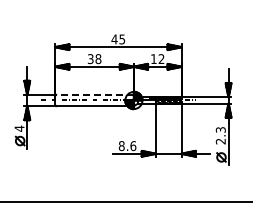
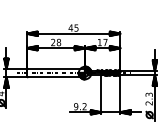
text: (161, 58) -> (105, 42), 12 -> 17
text: (90, 59) -> (53, 42), 38 -> 28
line: (95, 94) -> (56, 68), dashed -> solid
text: (127, 146) -> (80, 106), 8.6 -> 9.2

